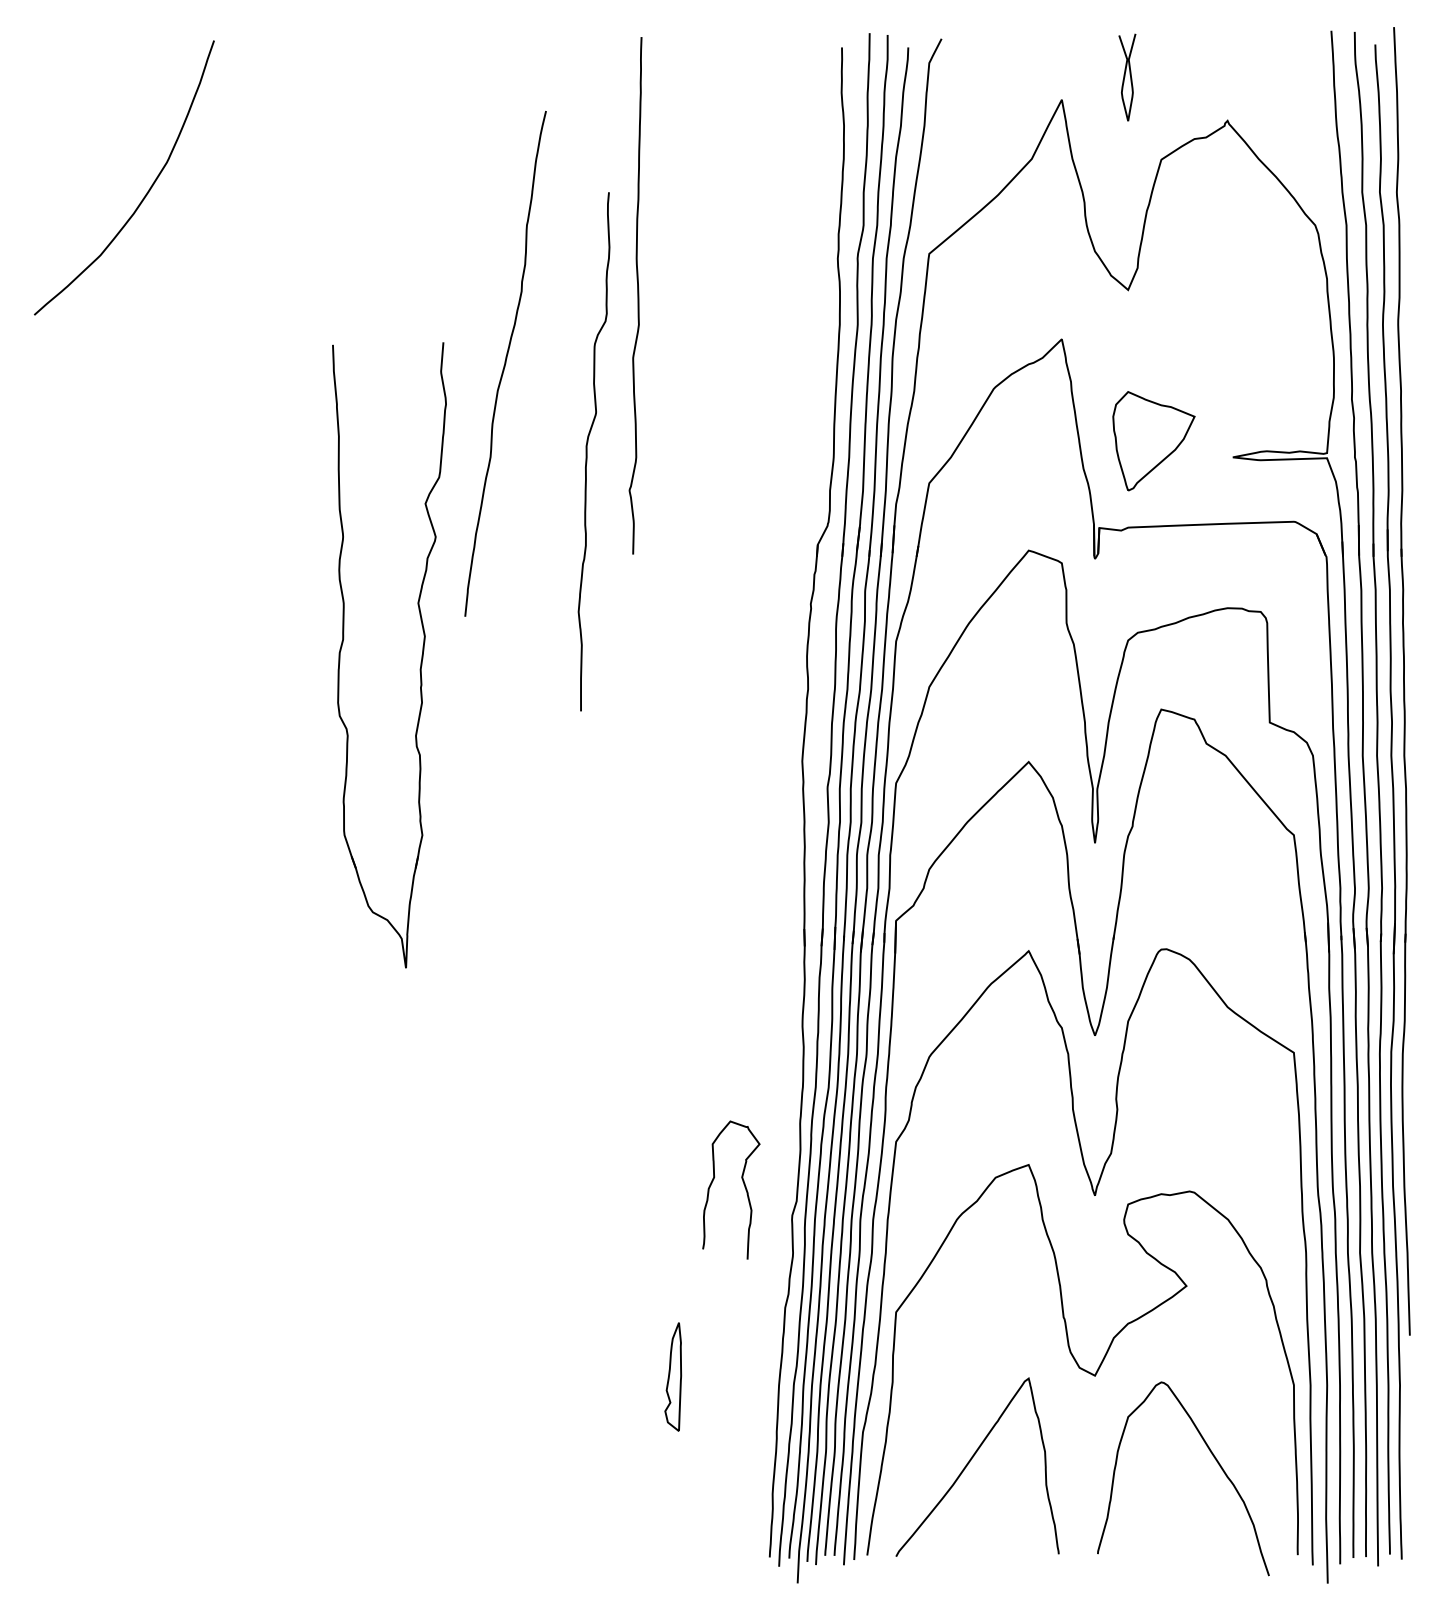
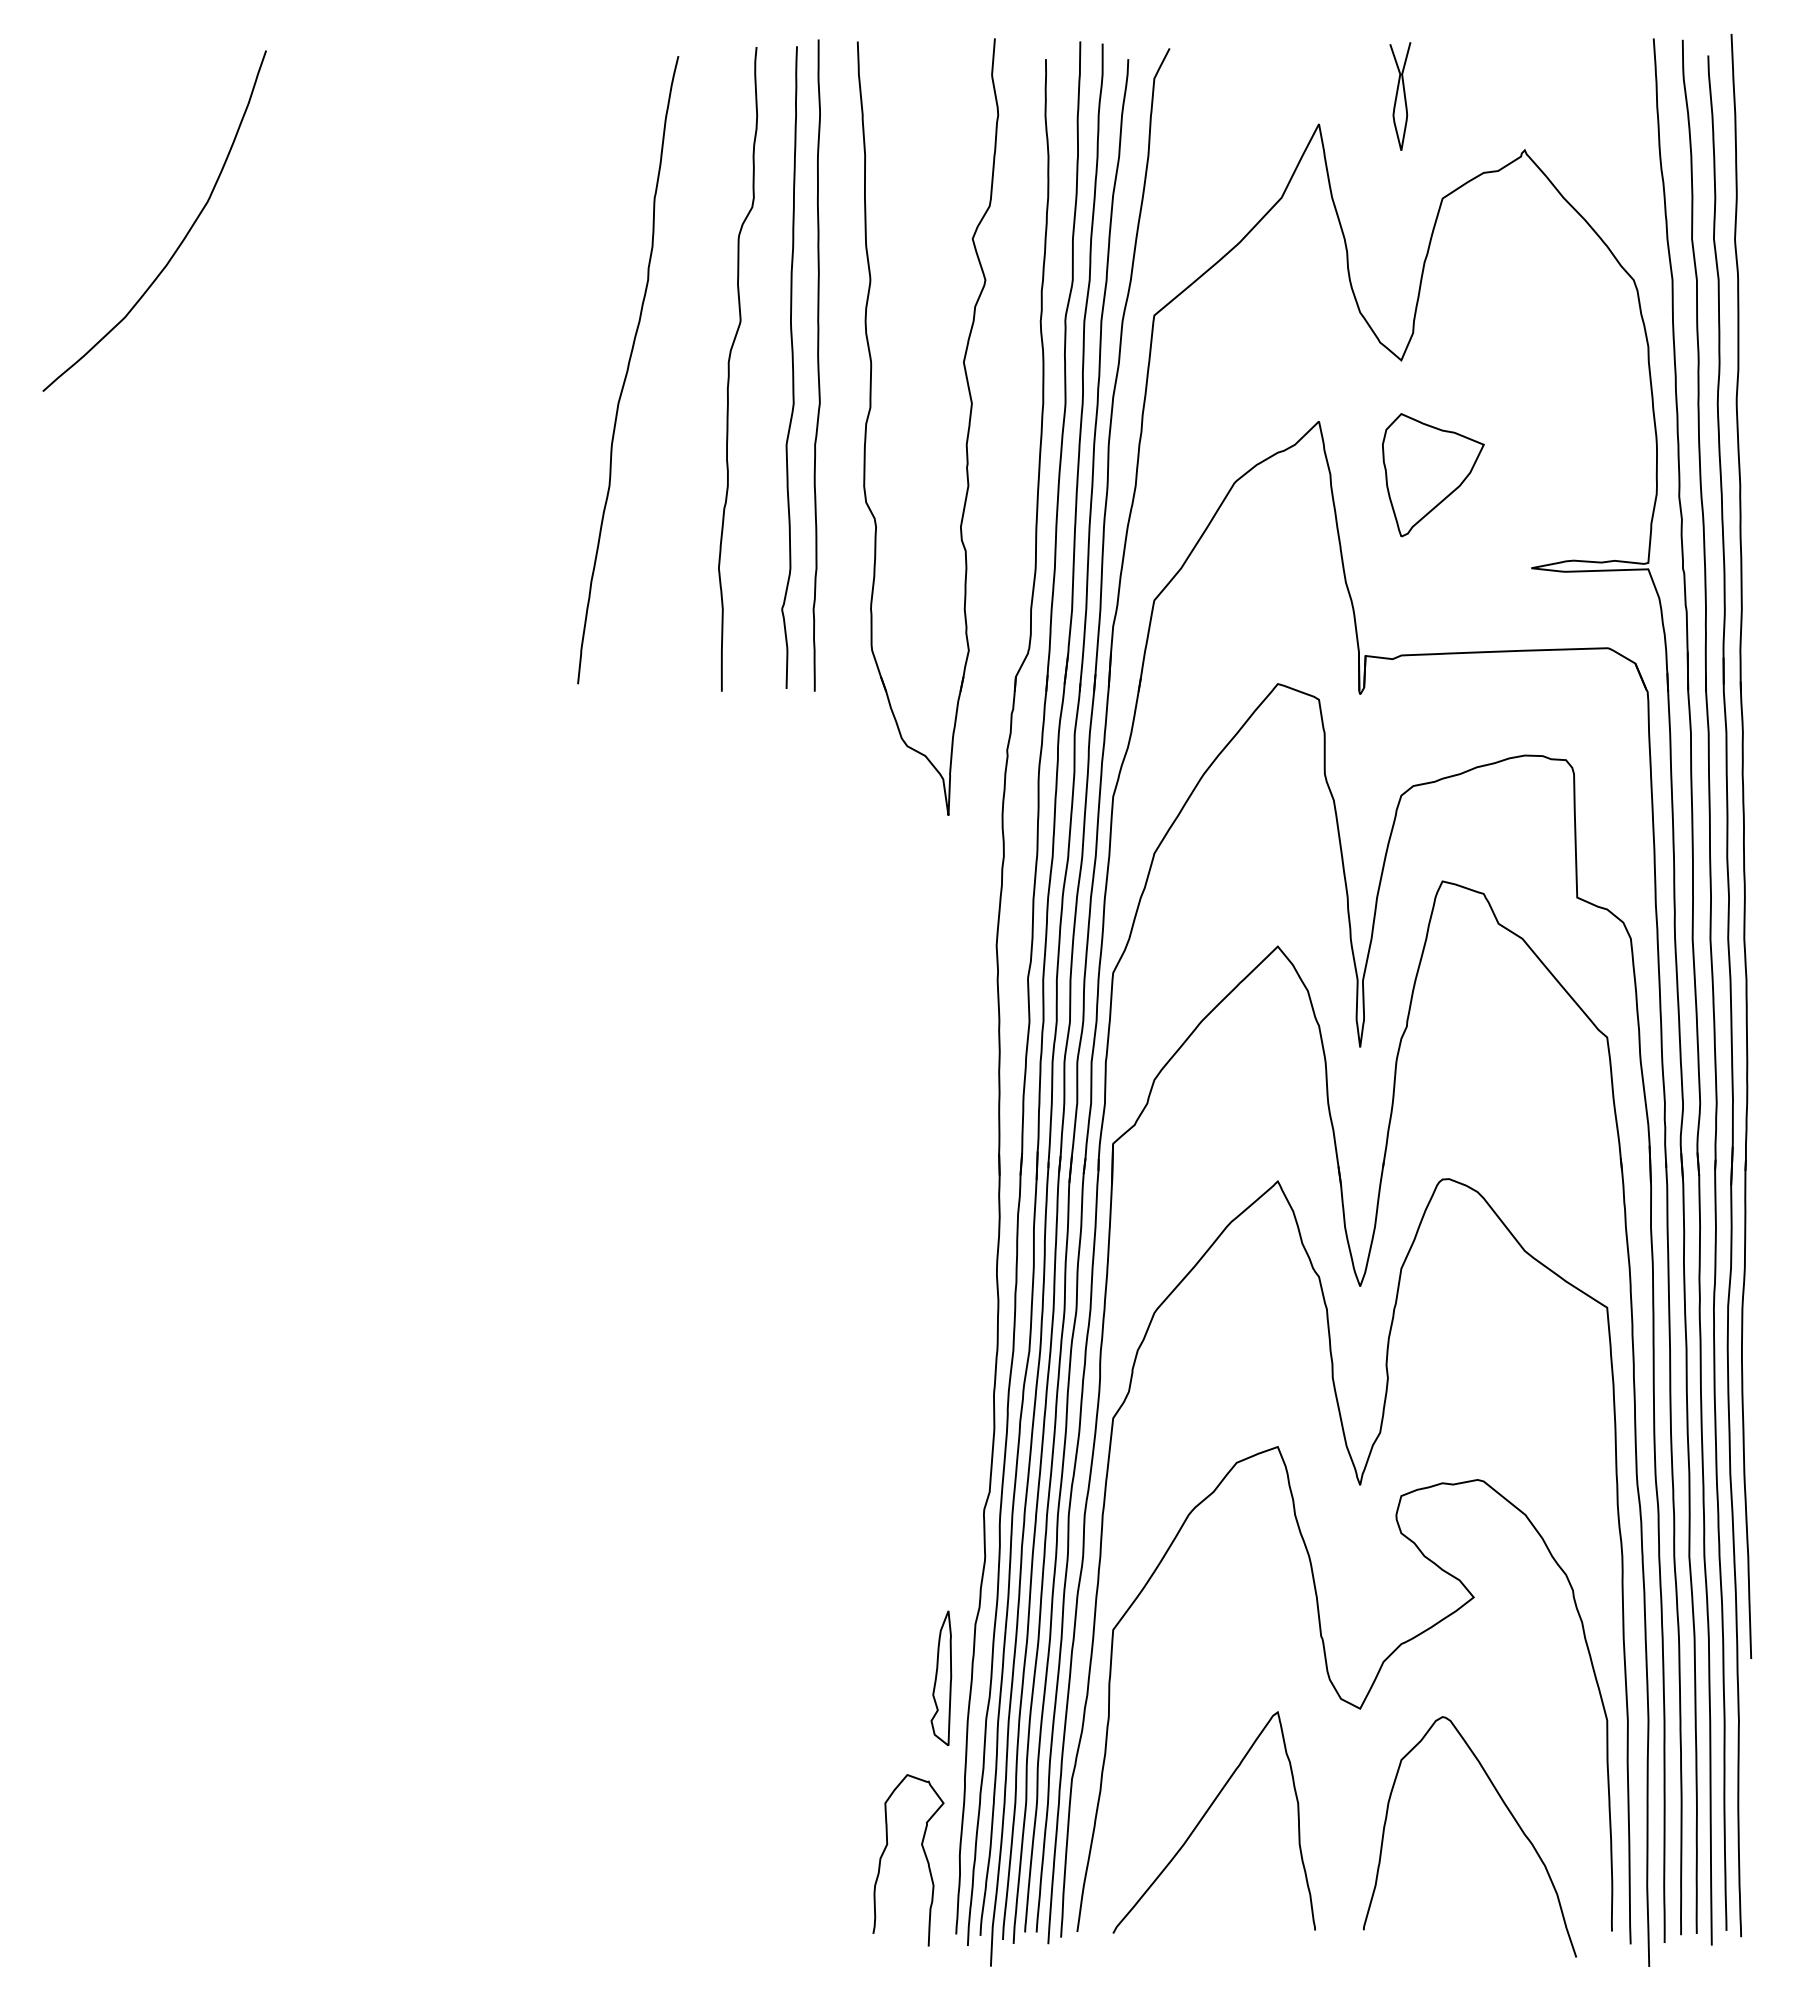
curve: (658, 294) -> (817, 365), added
curve: (505, 364) -> (628, 370), moved
part: (1154, 441) -> (1433, 475), moved
curve: (587, 451) -> (729, 369), moved
part: (421, 658) -> (967, 430), moved
curve: (744, 1186) -> (924, 1855), moved
part: (673, 1377) -> (941, 1678), moved

